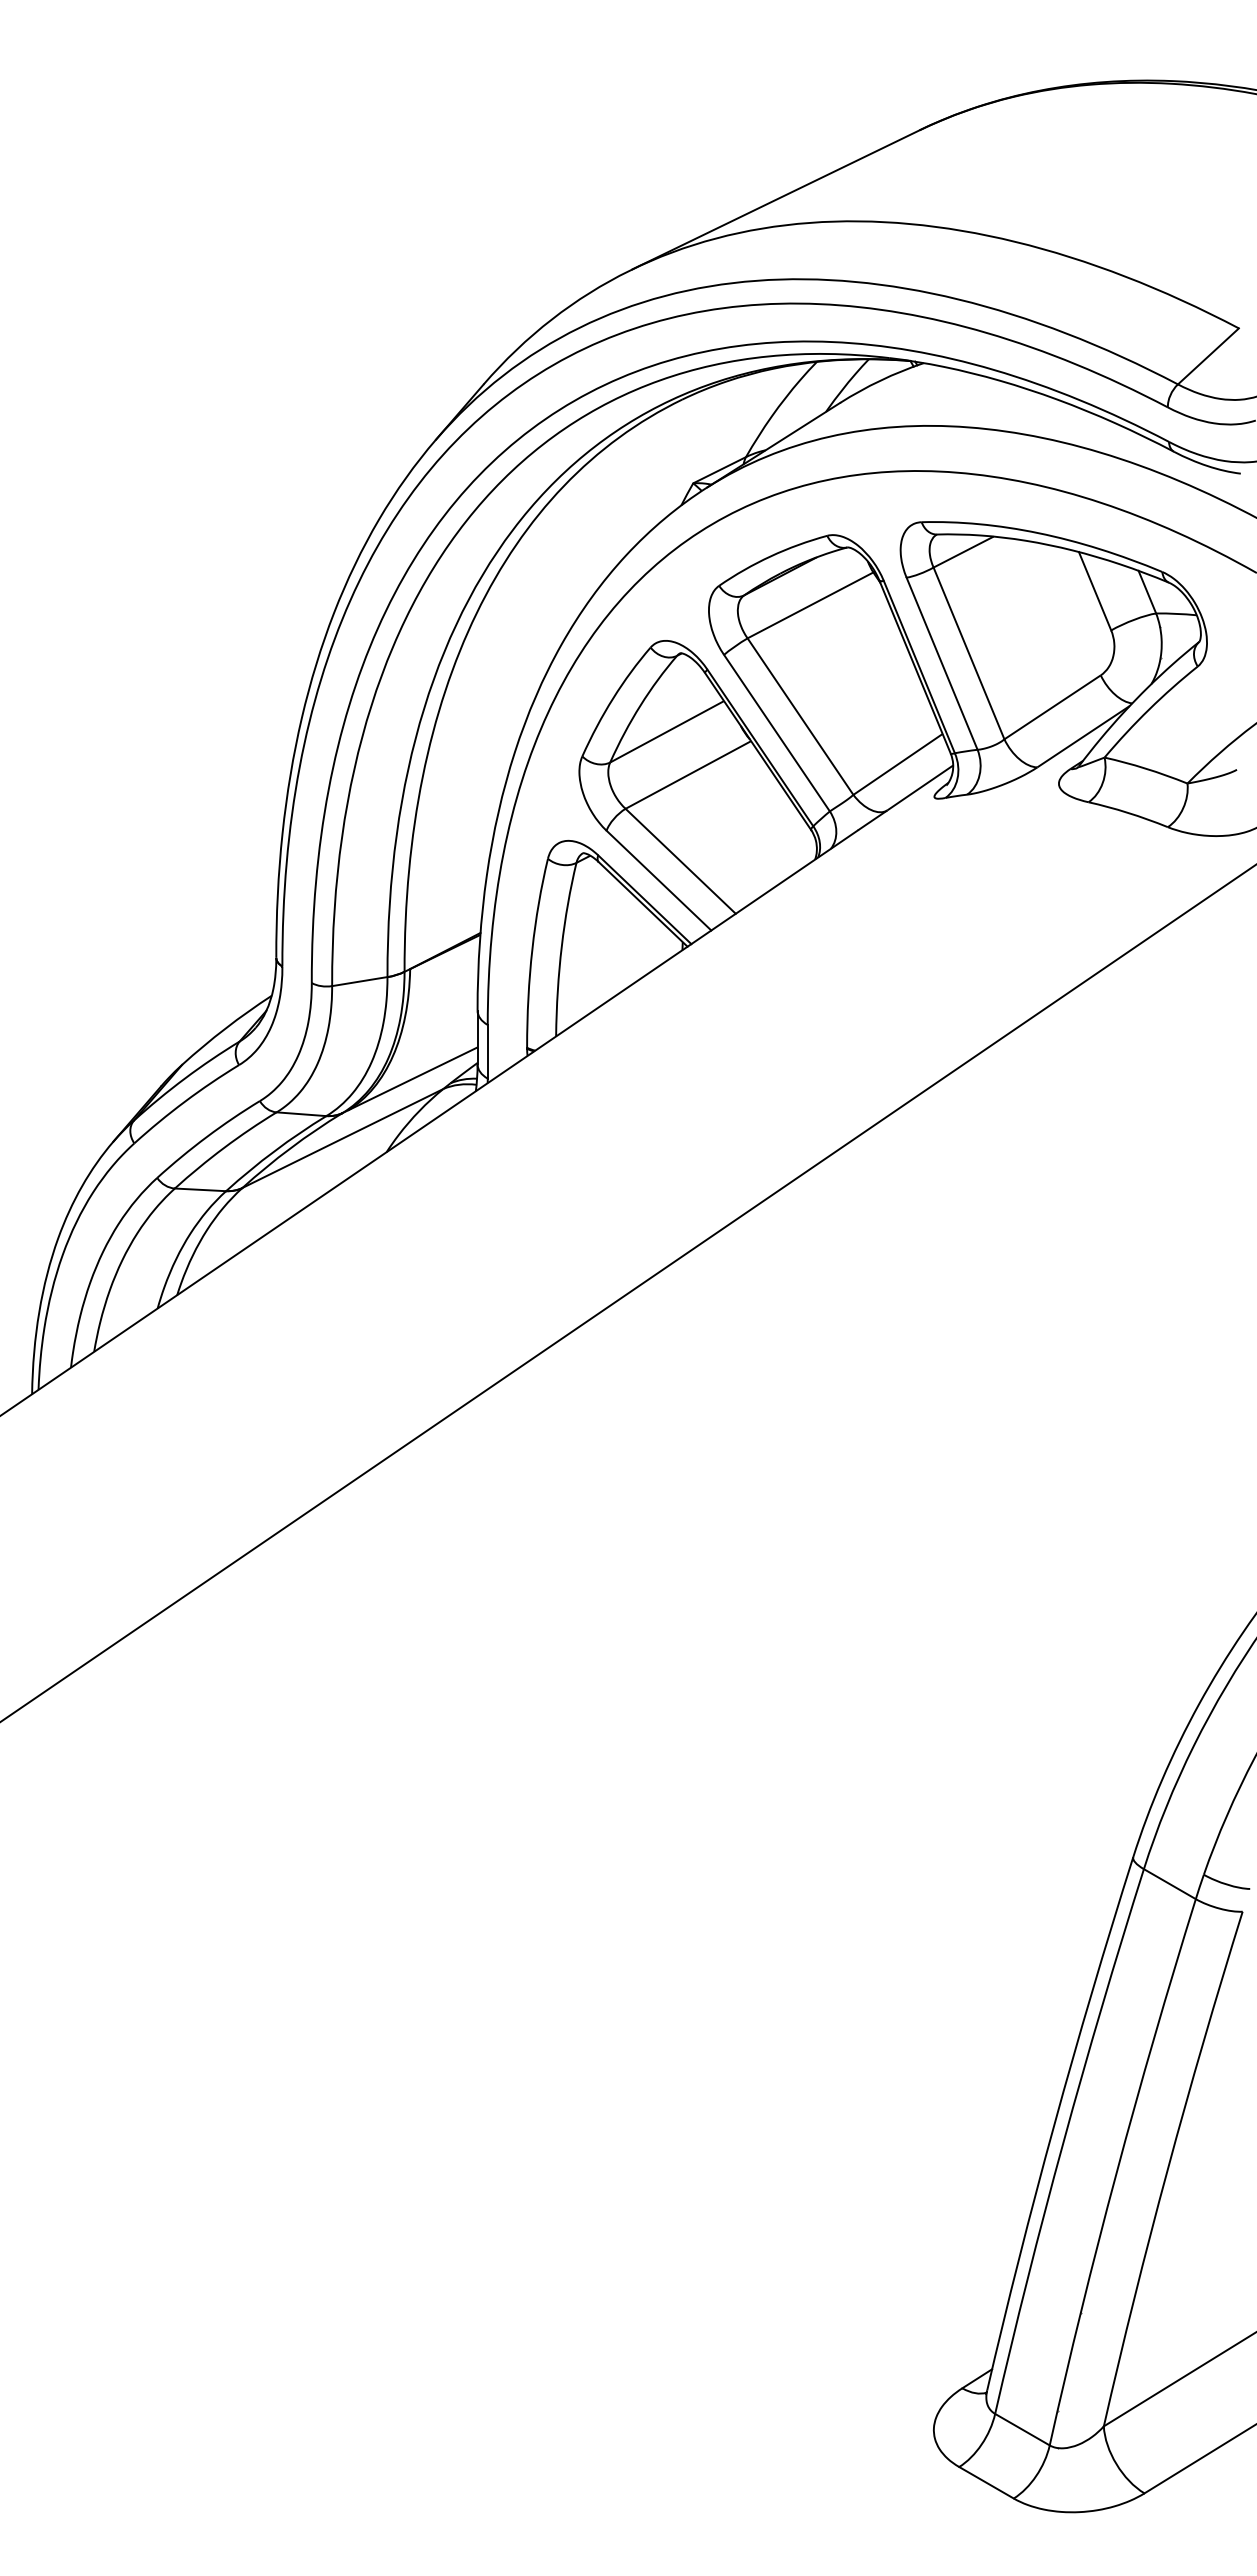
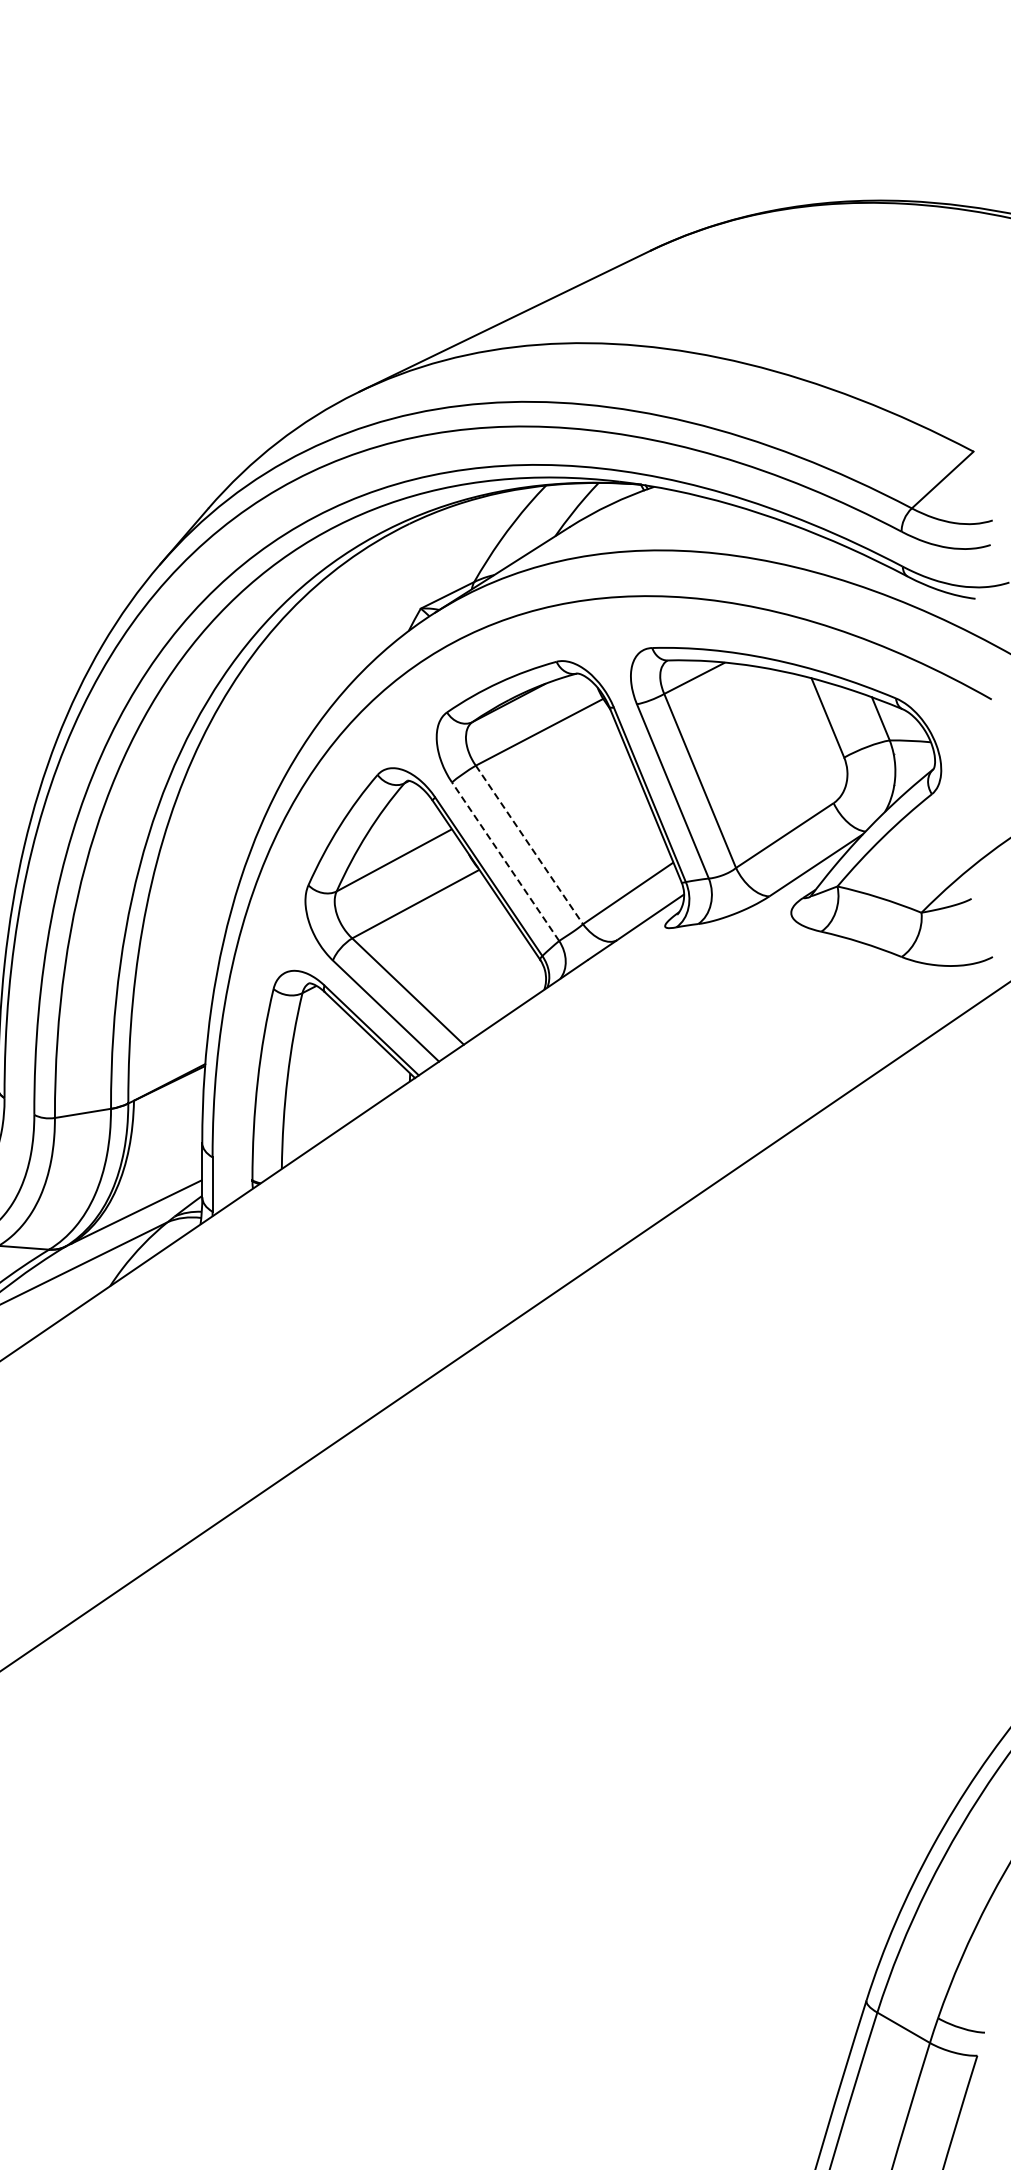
line: (800, 717) -> (529, 845), solid -> dashed
line: (776, 732) -> (505, 861), solid -> dashed

